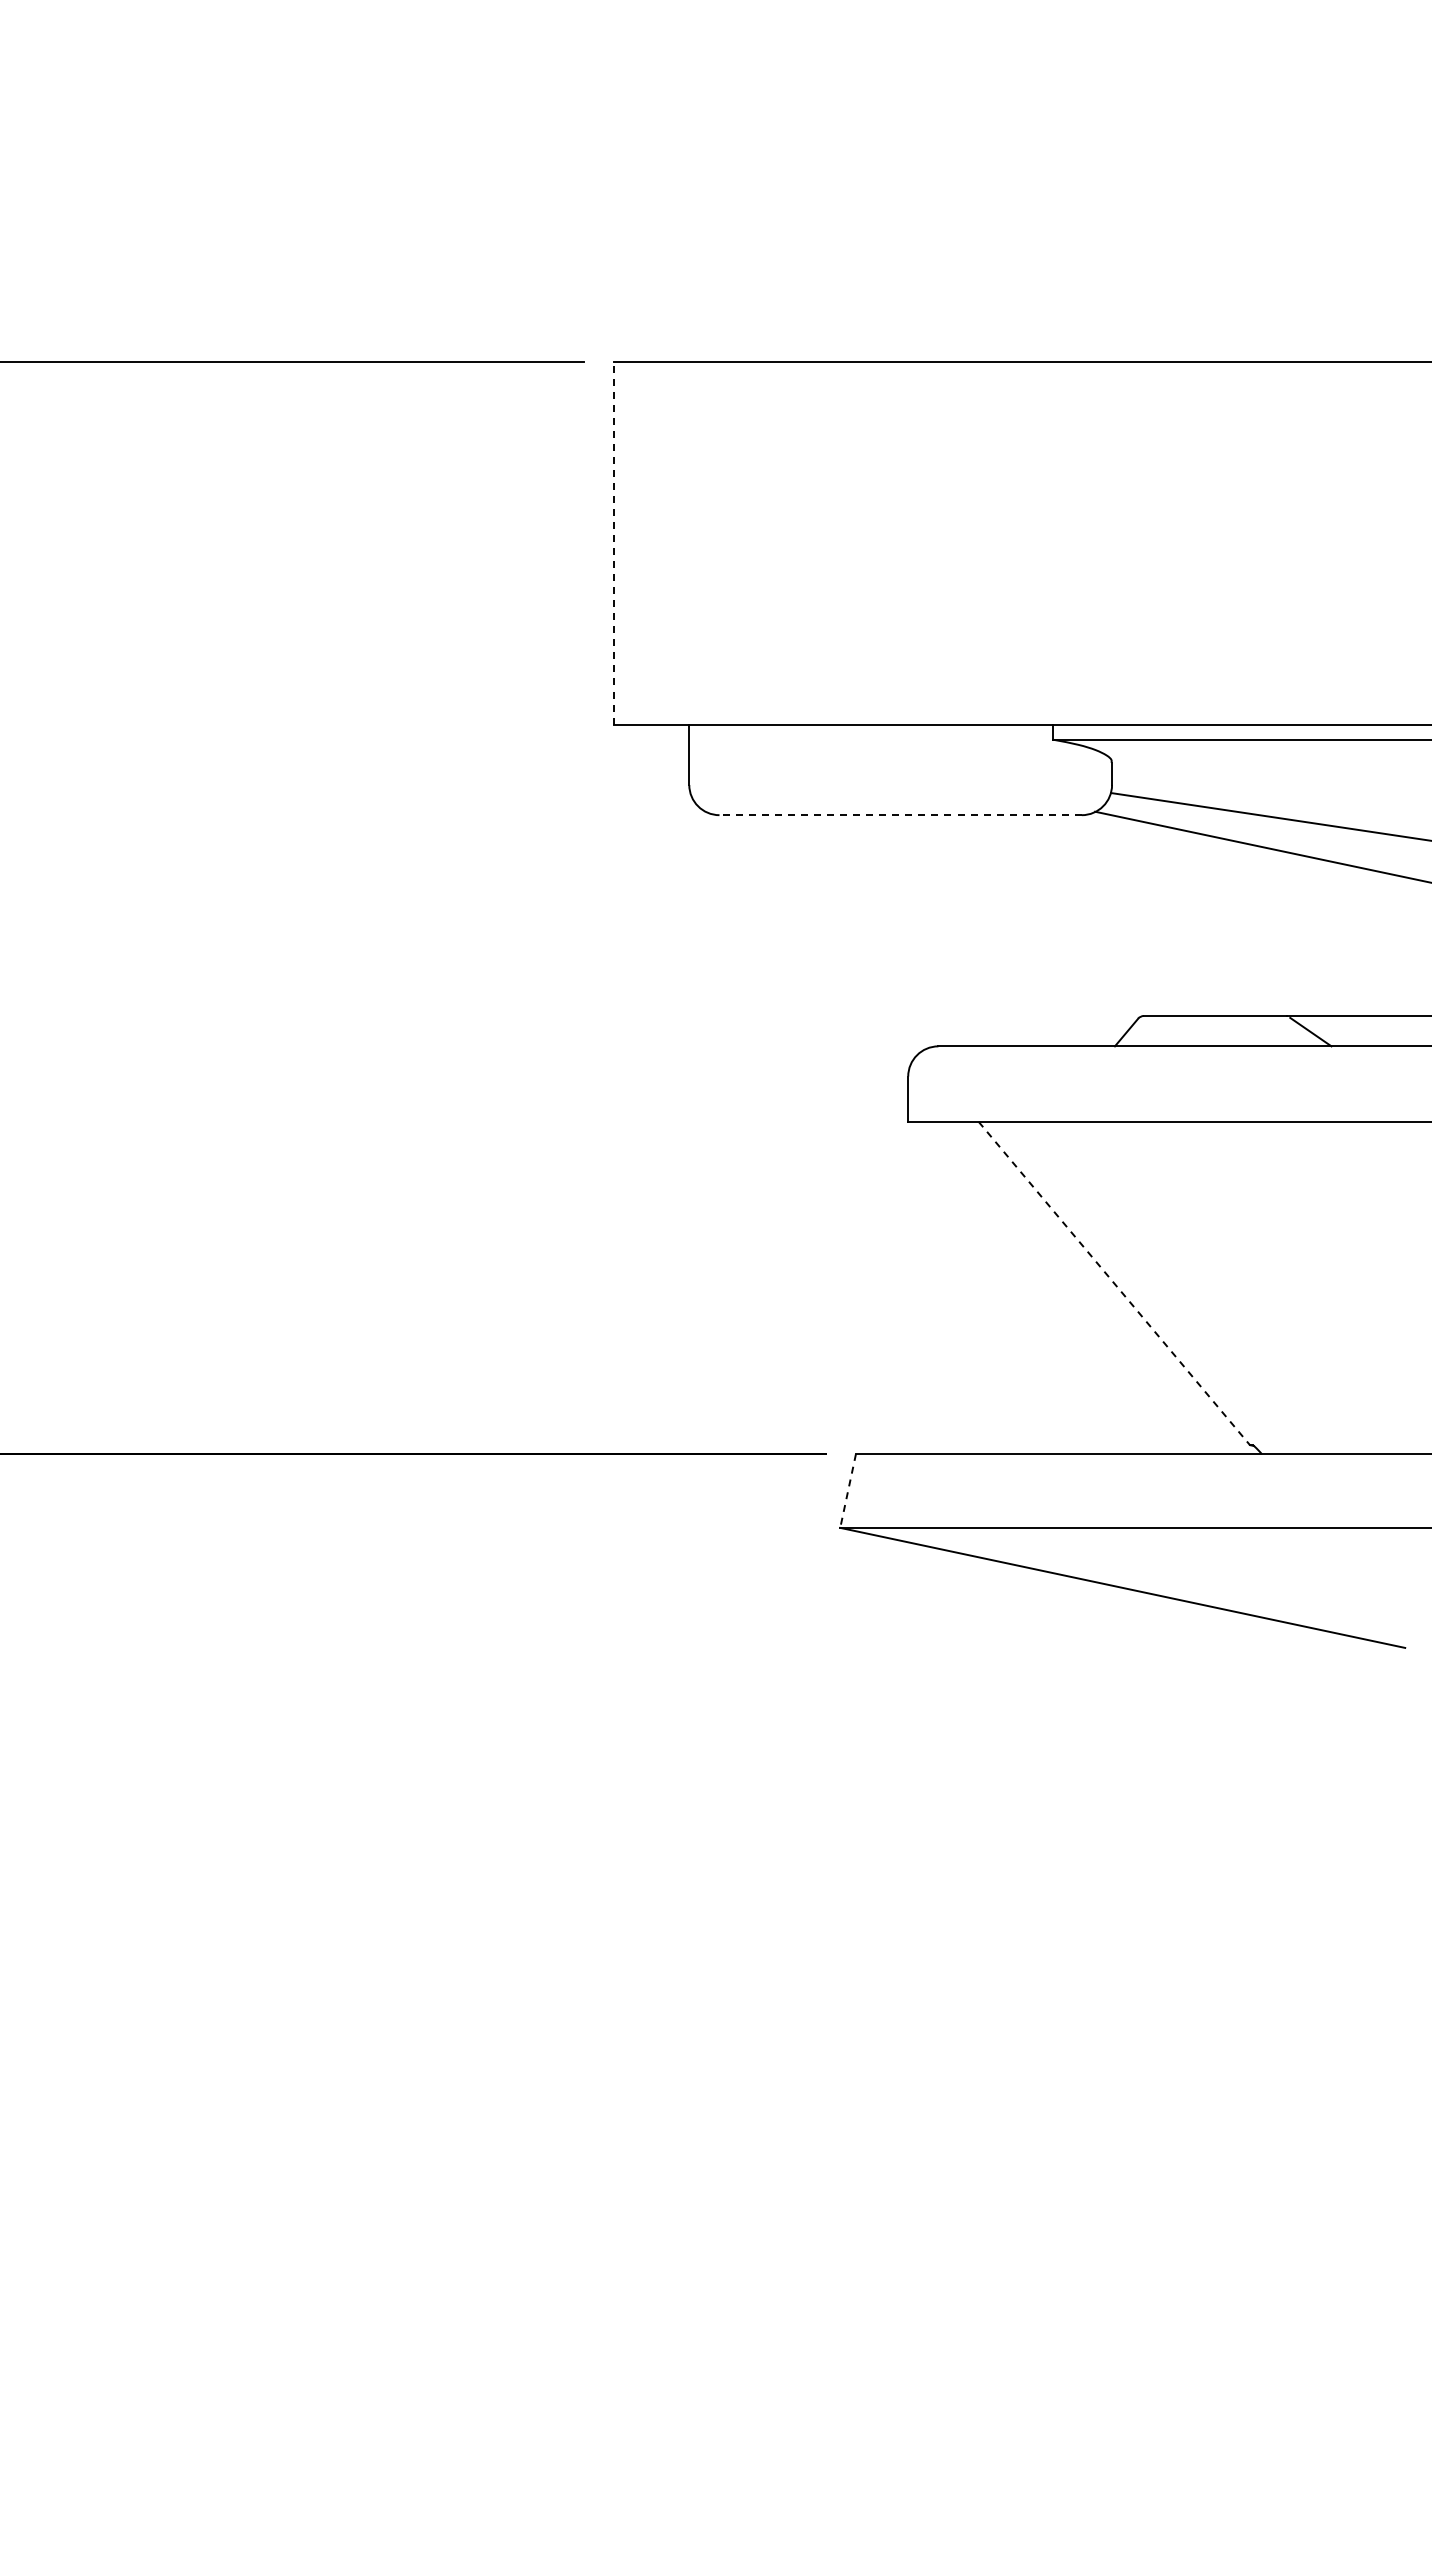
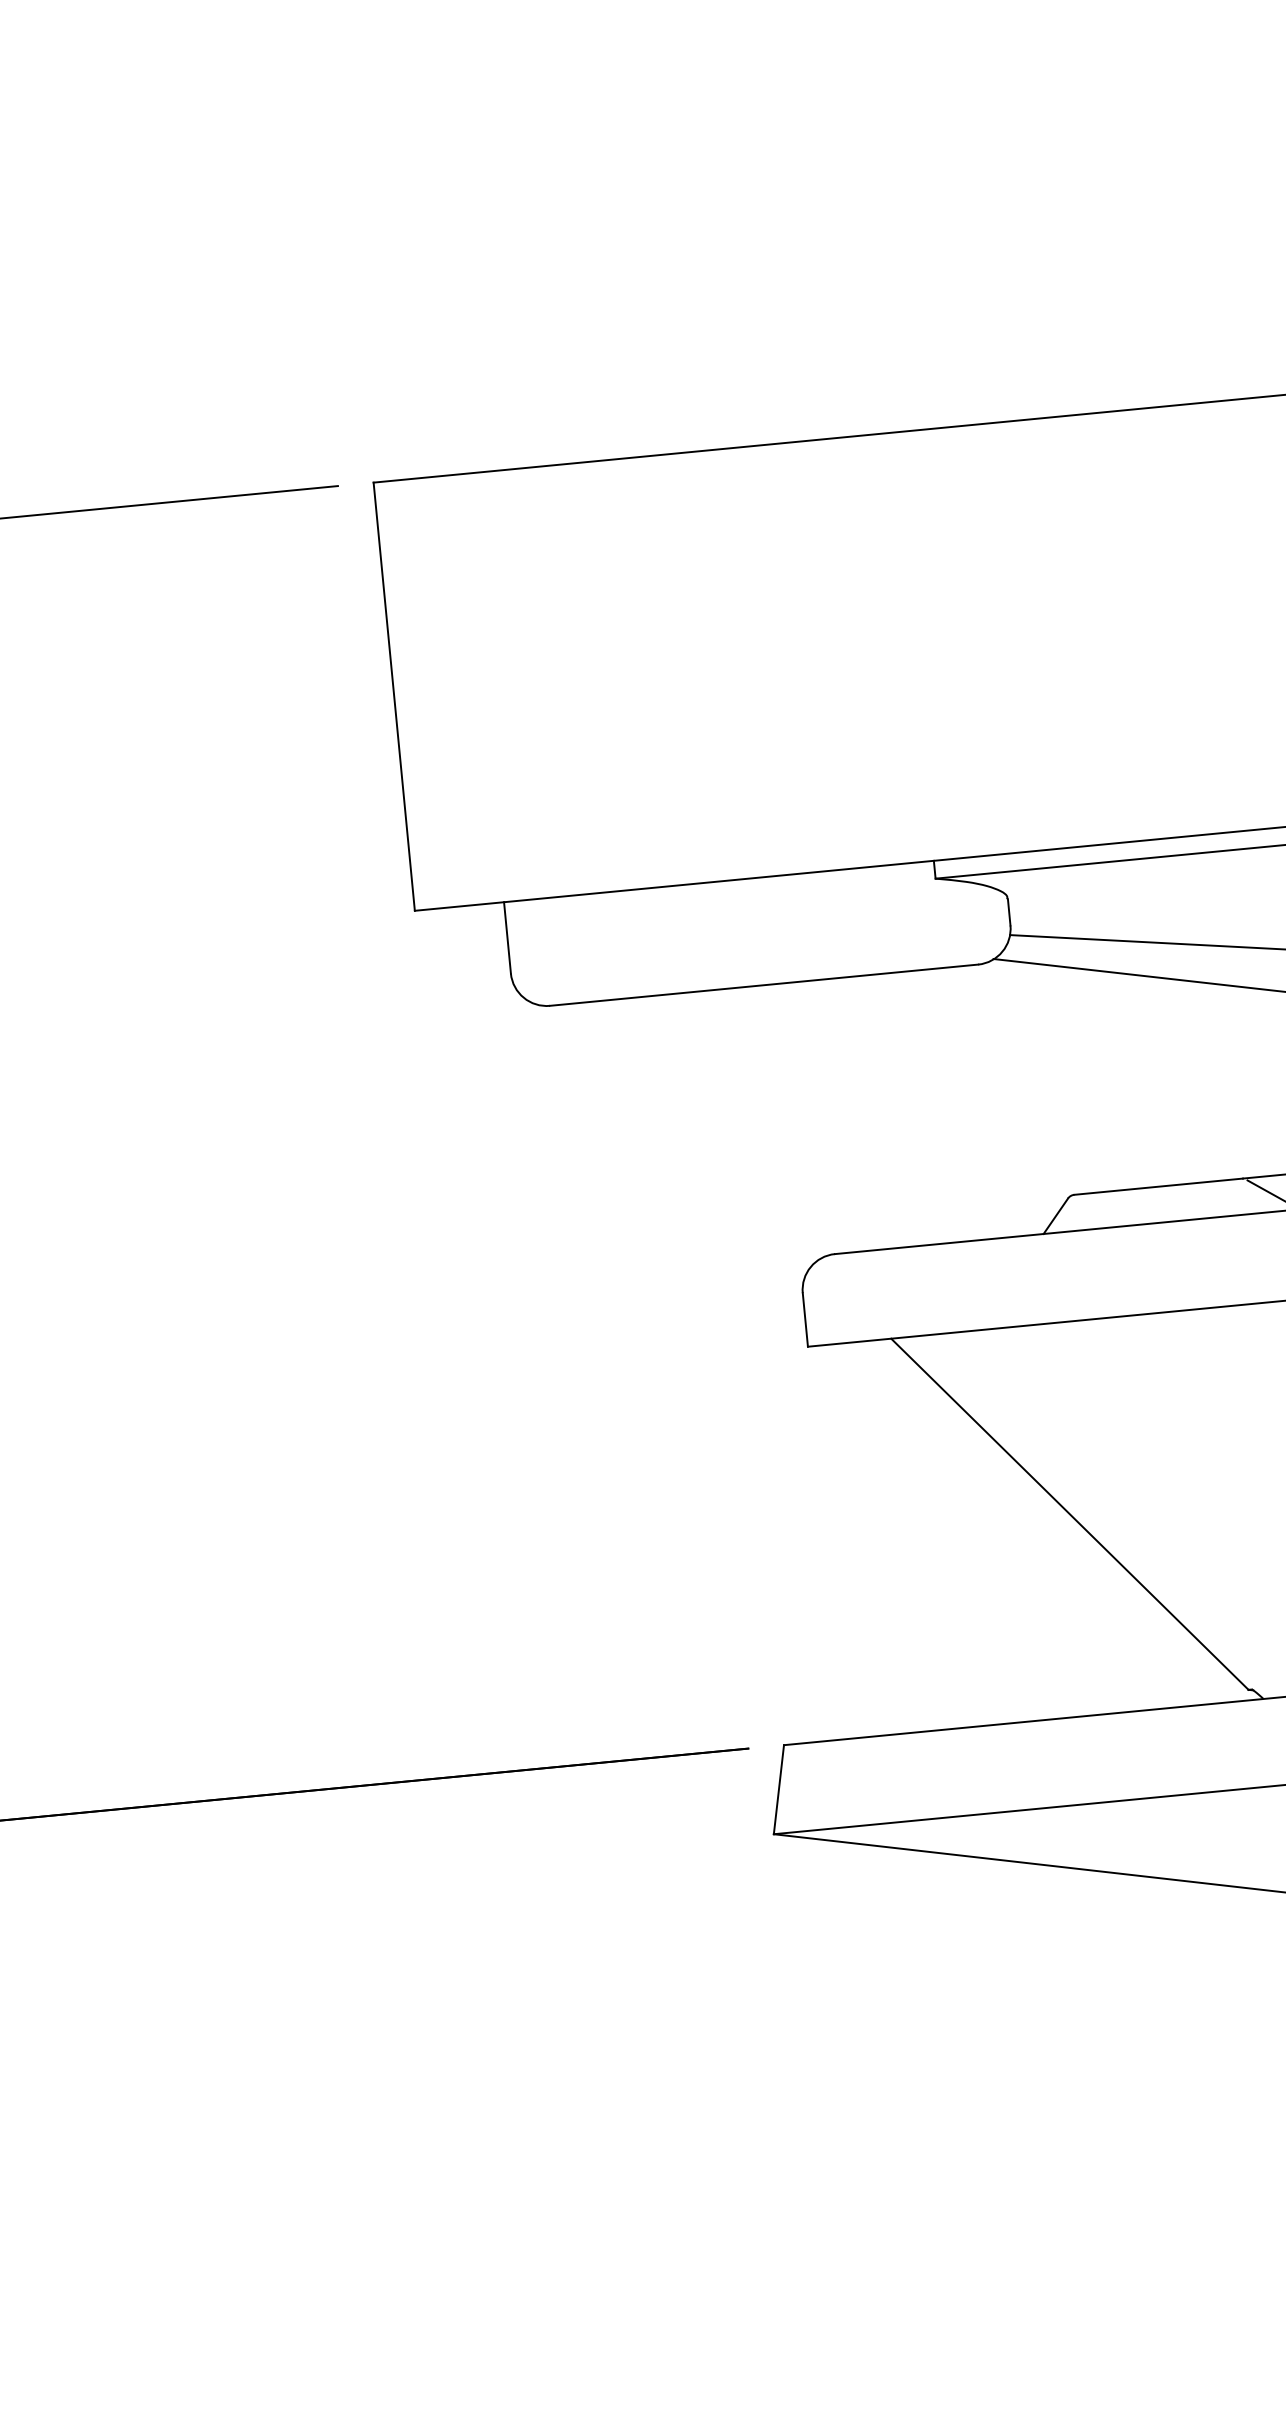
line: (613, 542) -> (393, 695), dashed -> solid
line: (900, 815) -> (763, 985), dashed -> solid
line: (1114, 1283) -> (1070, 1514), dashed -> solid
line: (848, 1490) -> (779, 1789), dashed -> solid

